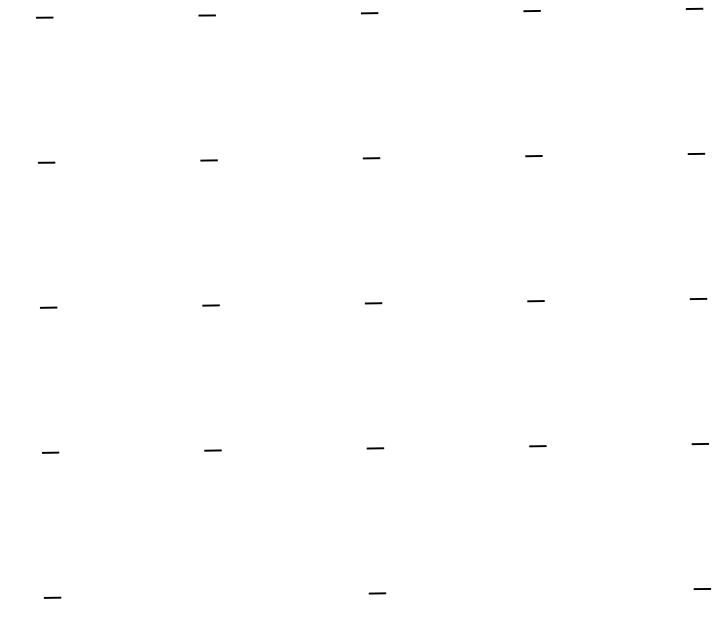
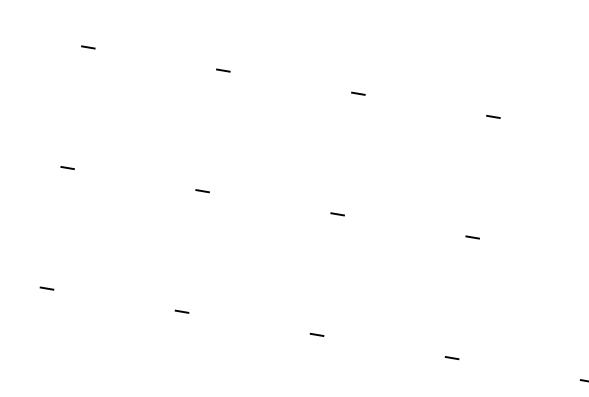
line: (539, 591) -> (451, 358), added
line: (214, 595) -> (181, 311), added

